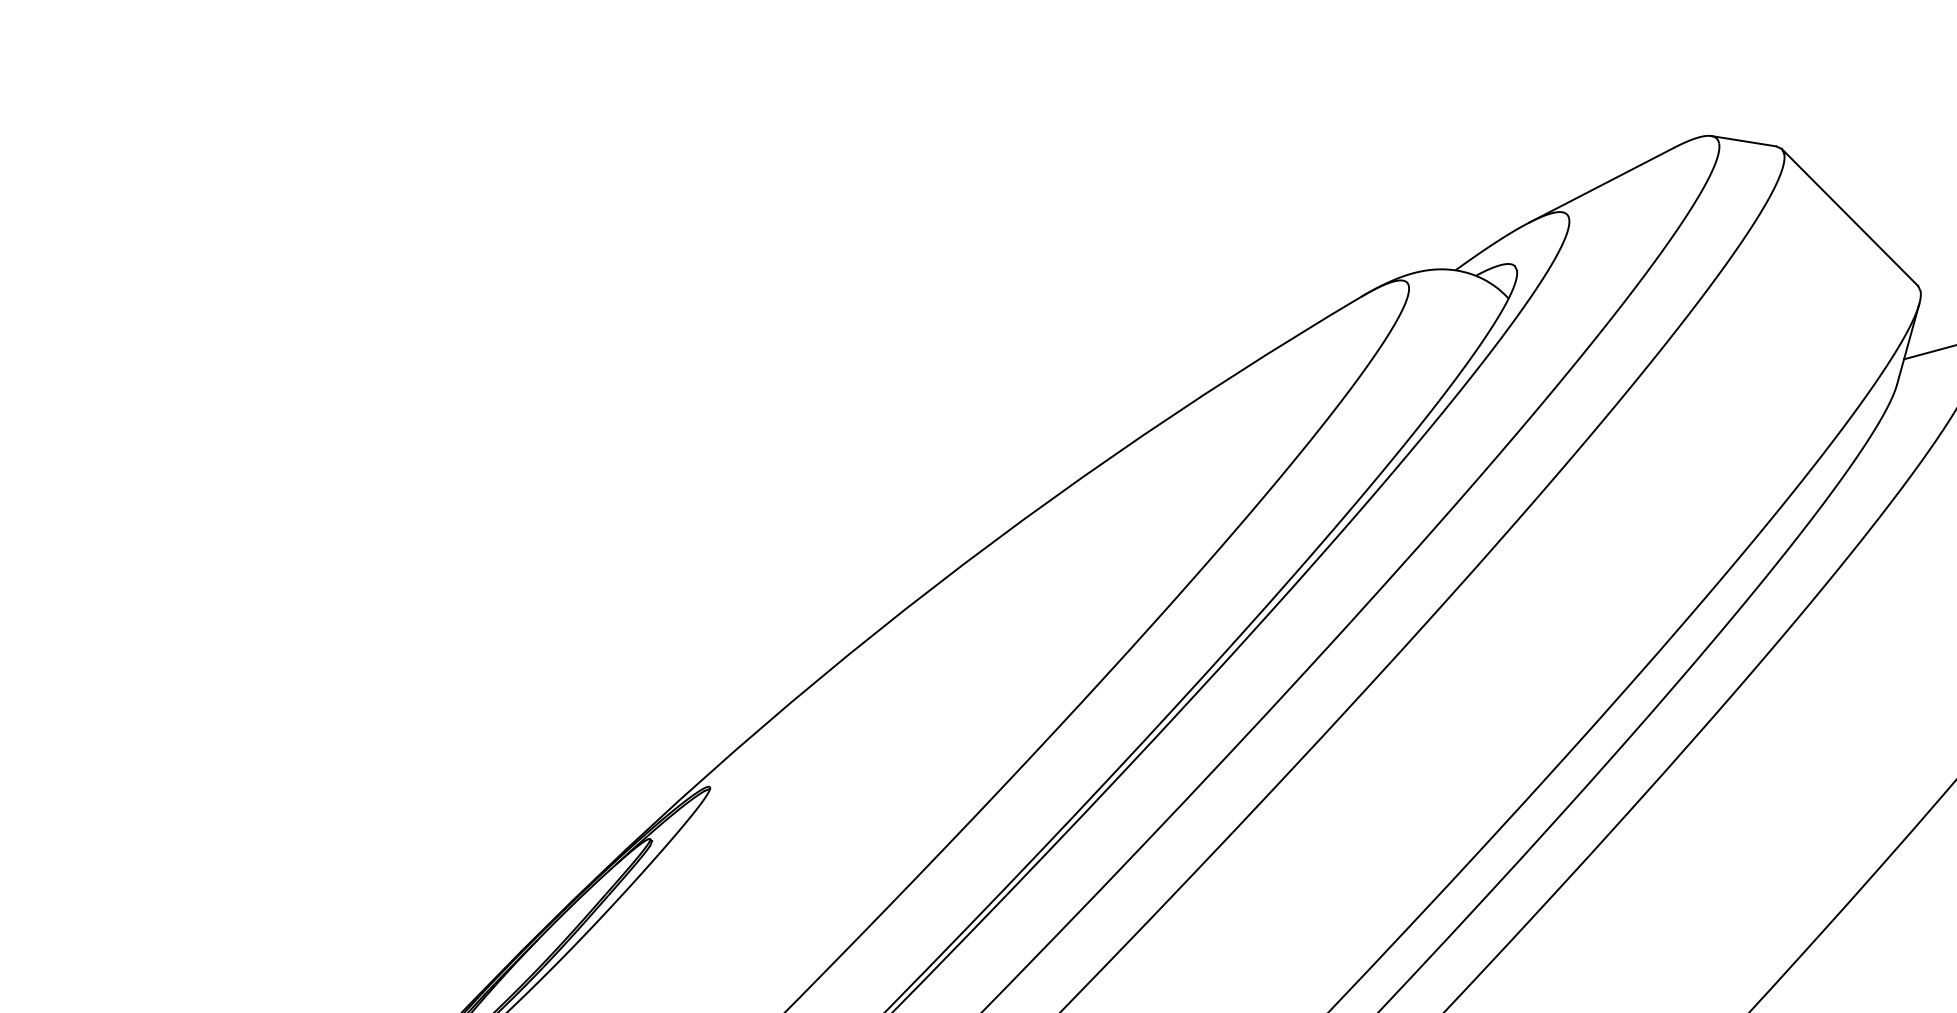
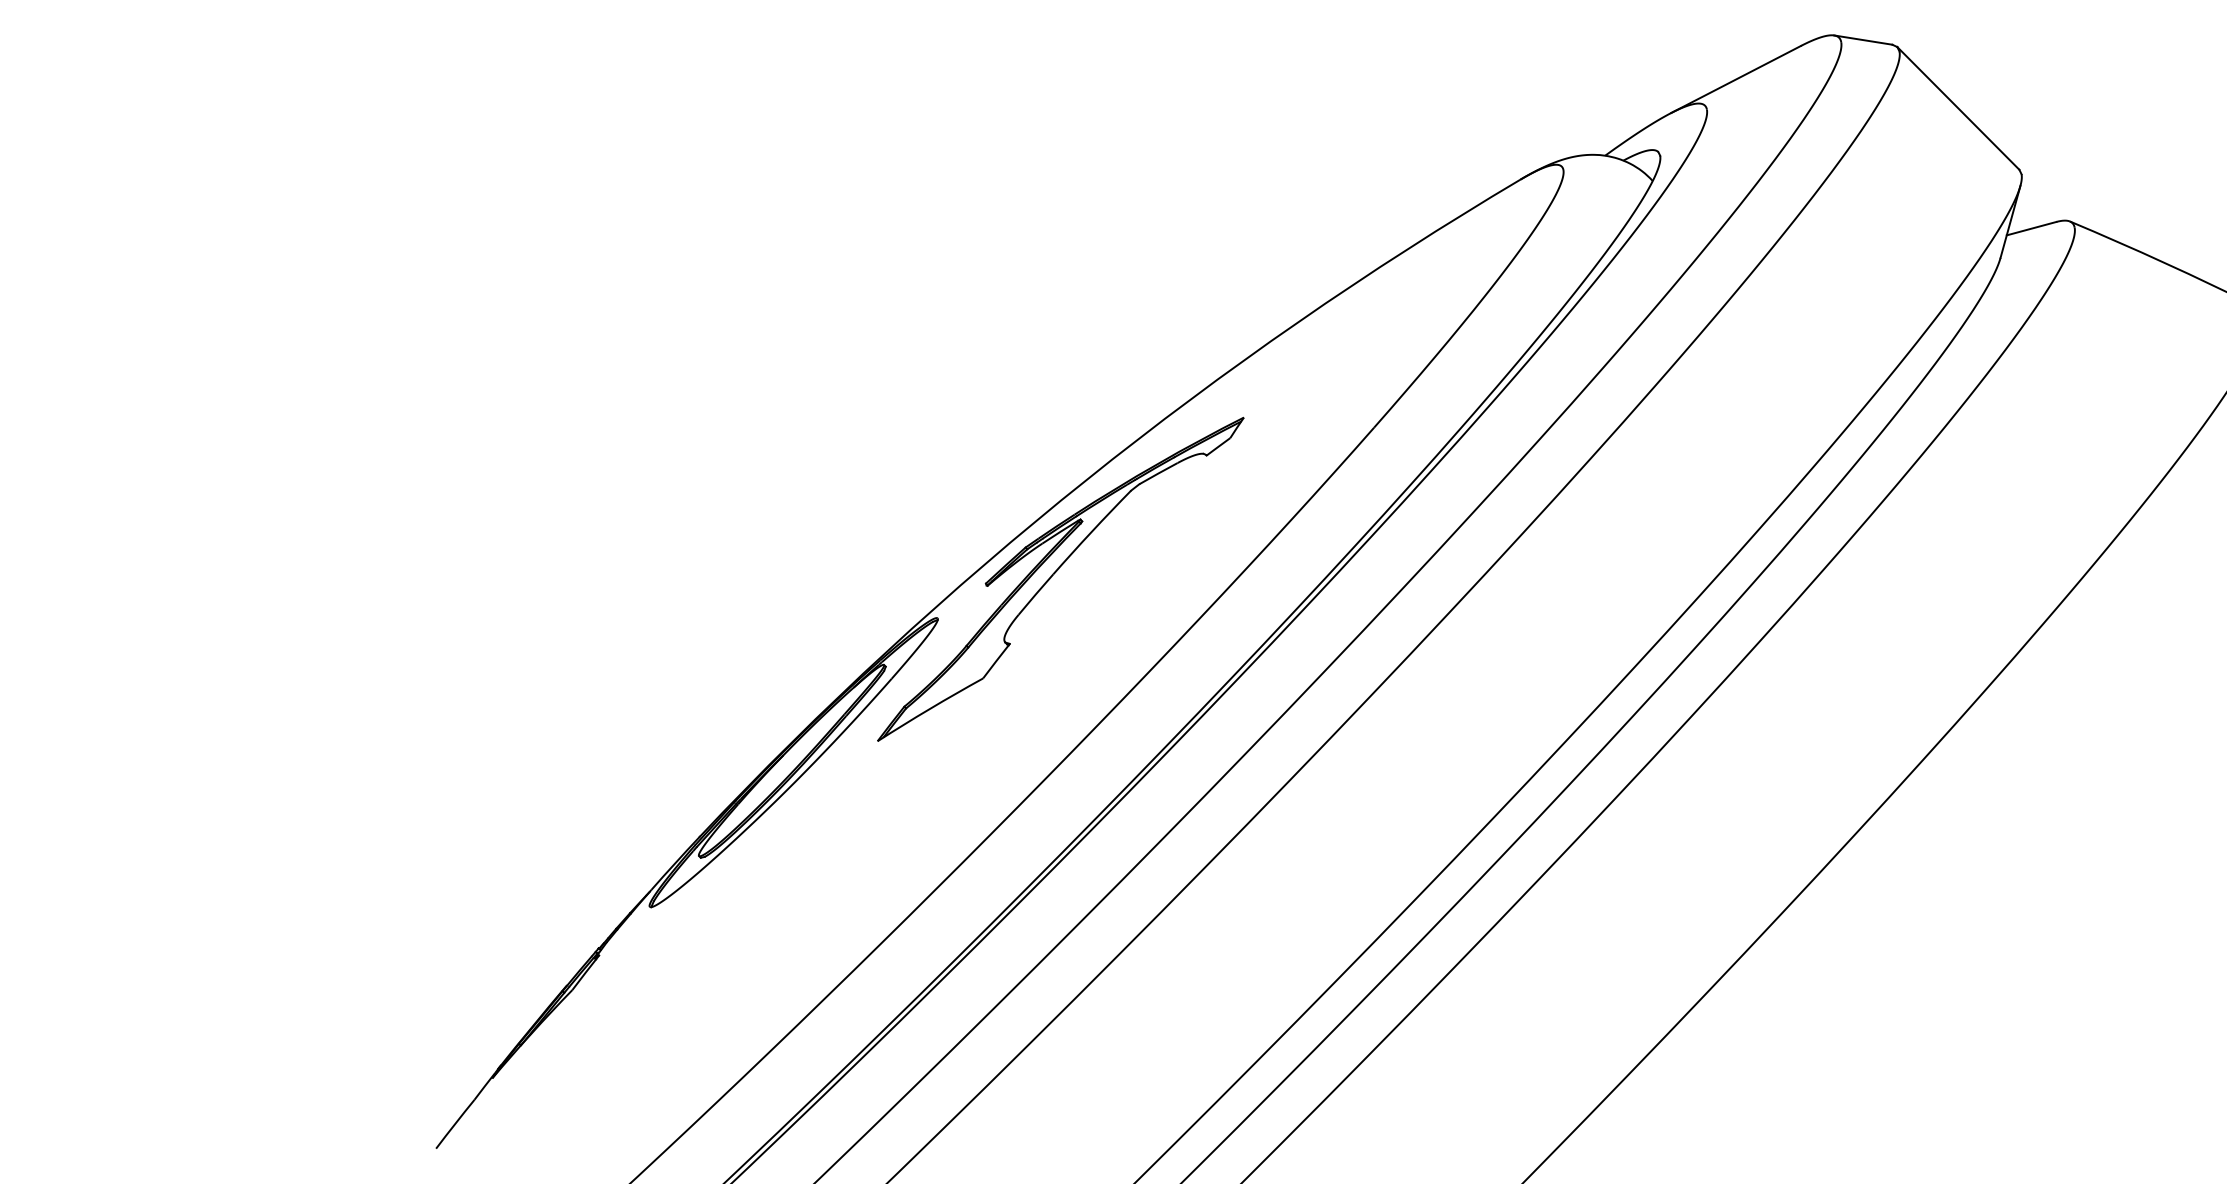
part: (841, 736) -> (1055, 573), added

